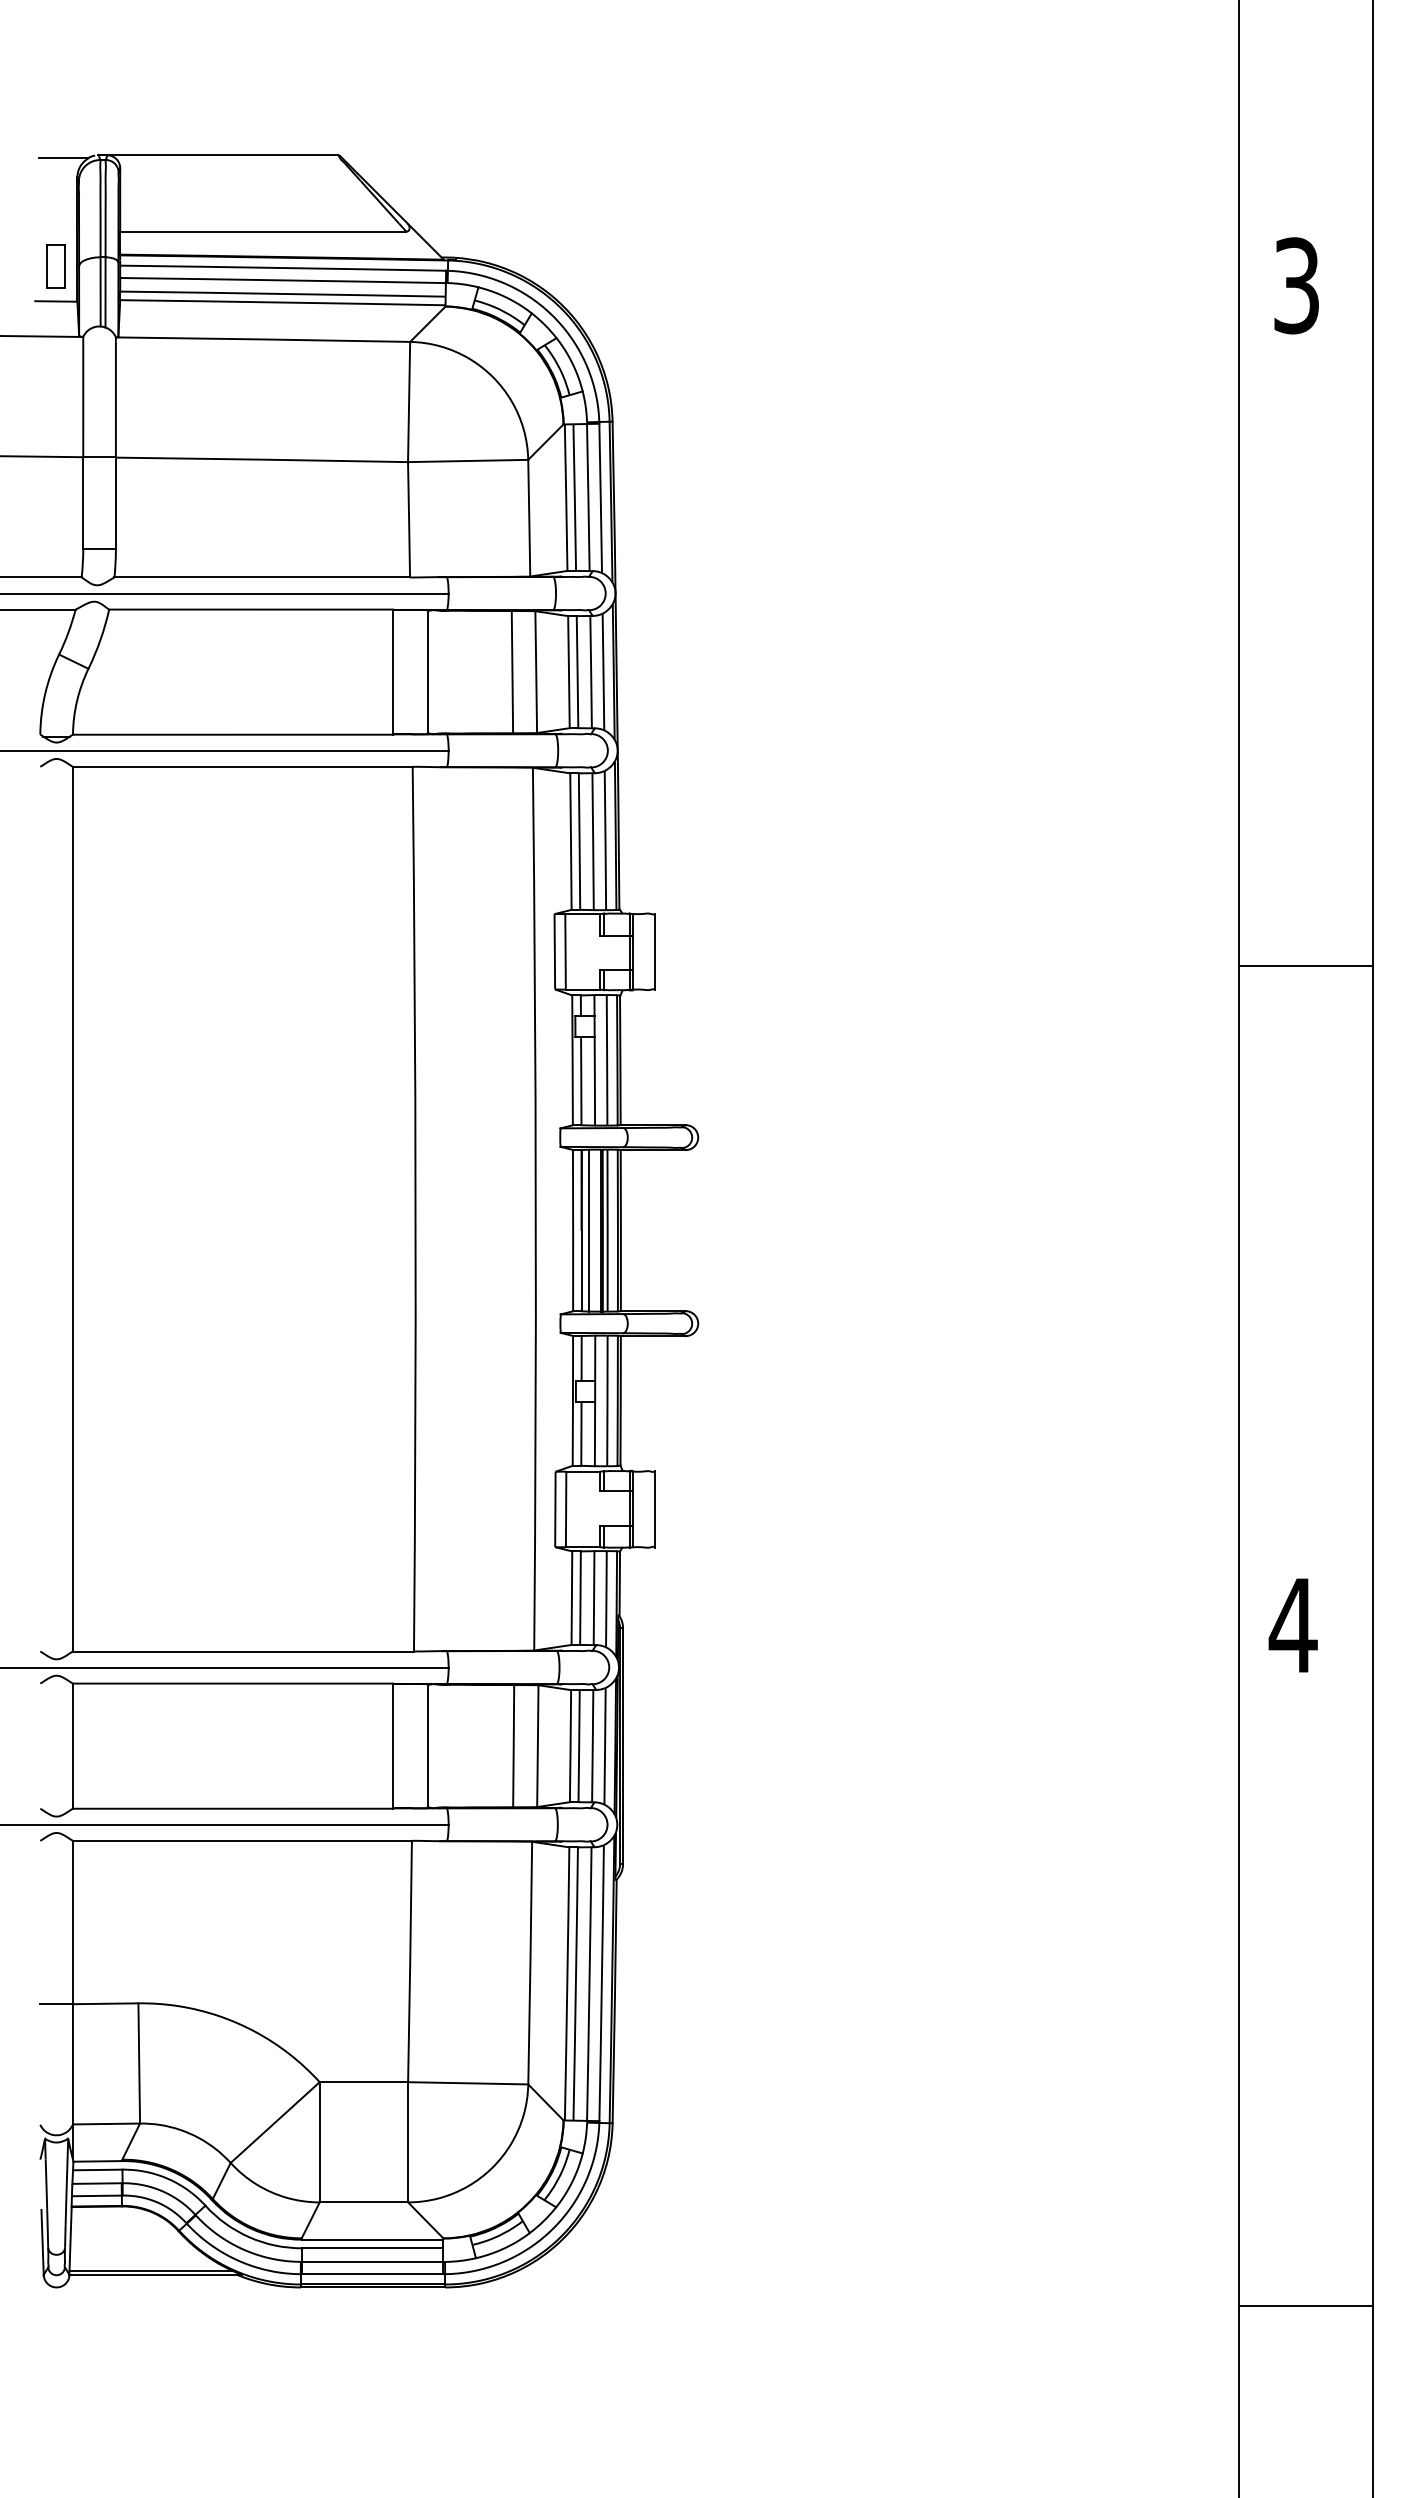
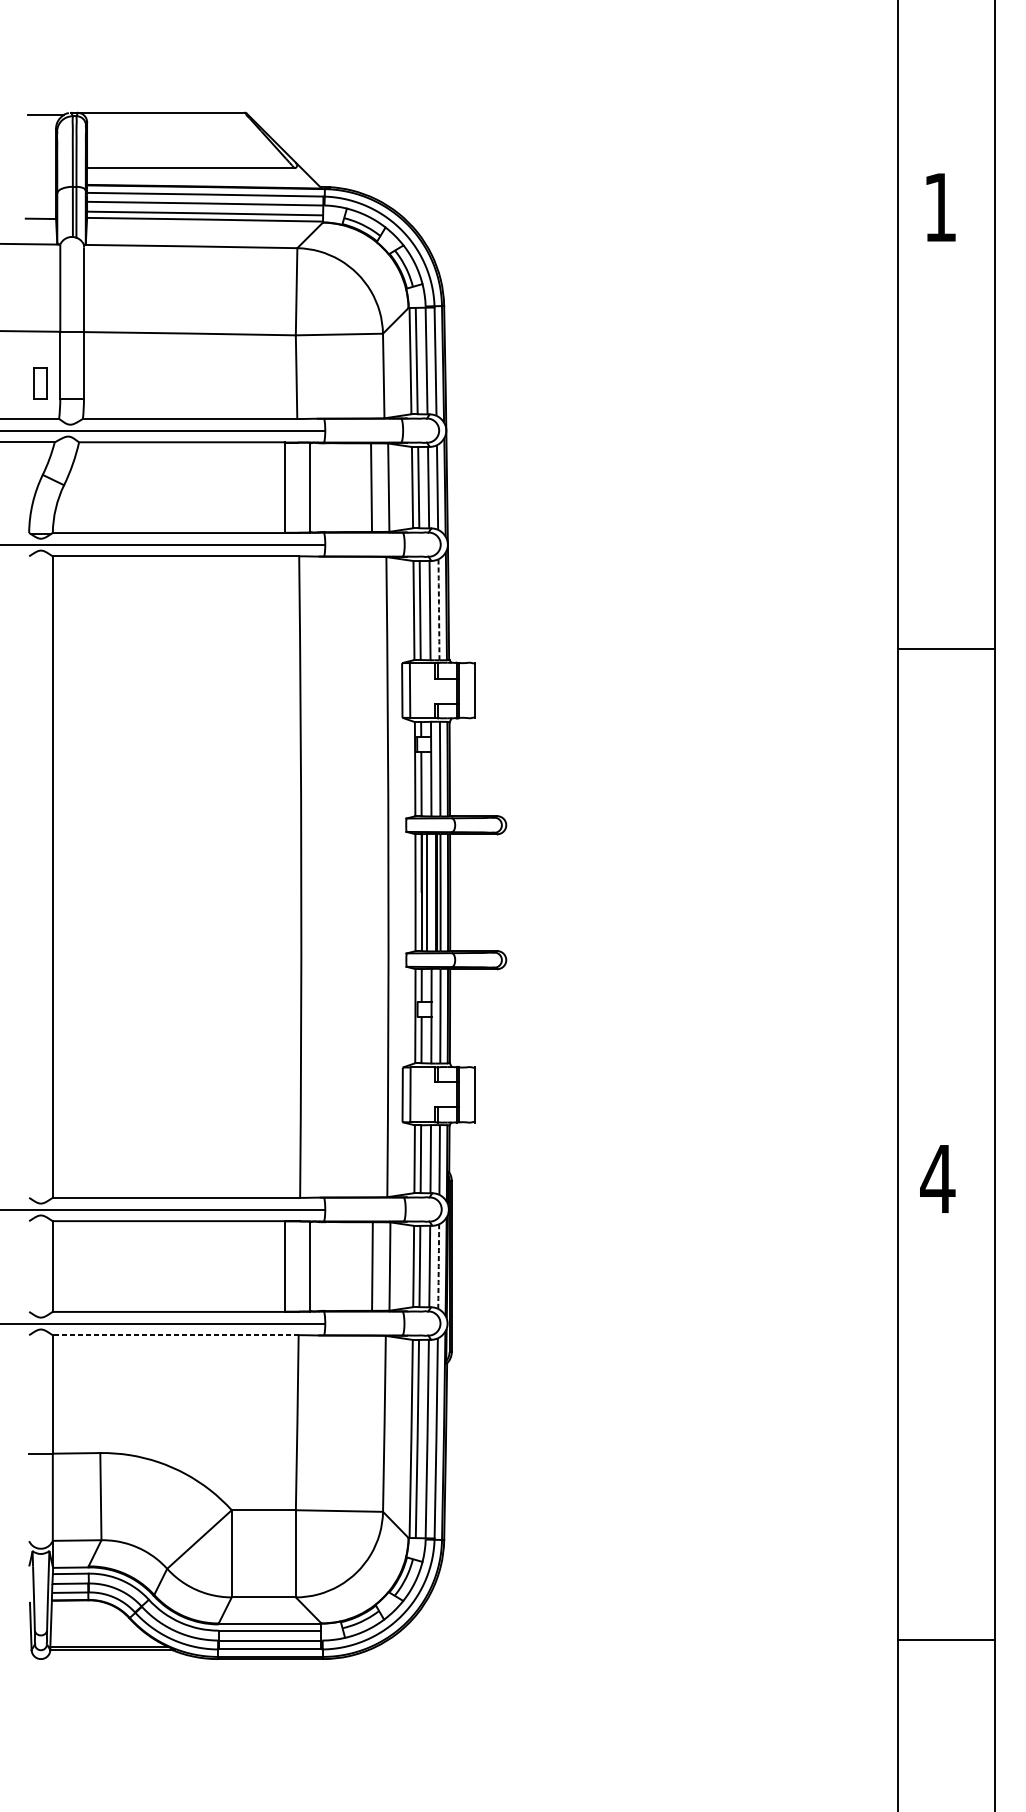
part: (55, 266) -> (40, 383), moved
text: (1296, 285) -> (940, 207), 3 -> 1
arc: (605, 840) -> (439, 609), solid -> dashed
line: (1305, 966) -> (946, 648), moved
arc: (605, 1746) -> (439, 1266), solid -> dashed
line: (241, 1840) -> (175, 1334), solid -> dashed
line: (1305, 2306) -> (946, 1640), moved

